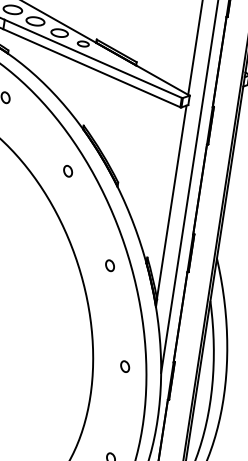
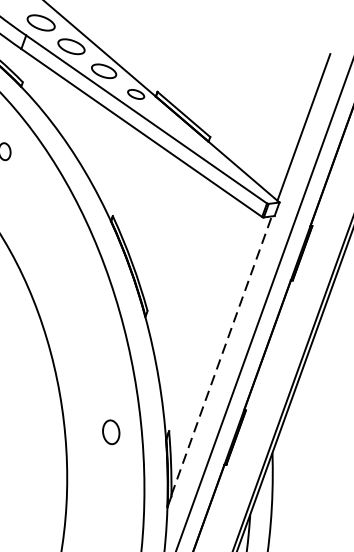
part: (68, 171) -> (76, 279), removed
line: (171, 202) -> (221, 356), solid -> dashed
part: (109, 265) -> (110, 431), size x1.4

